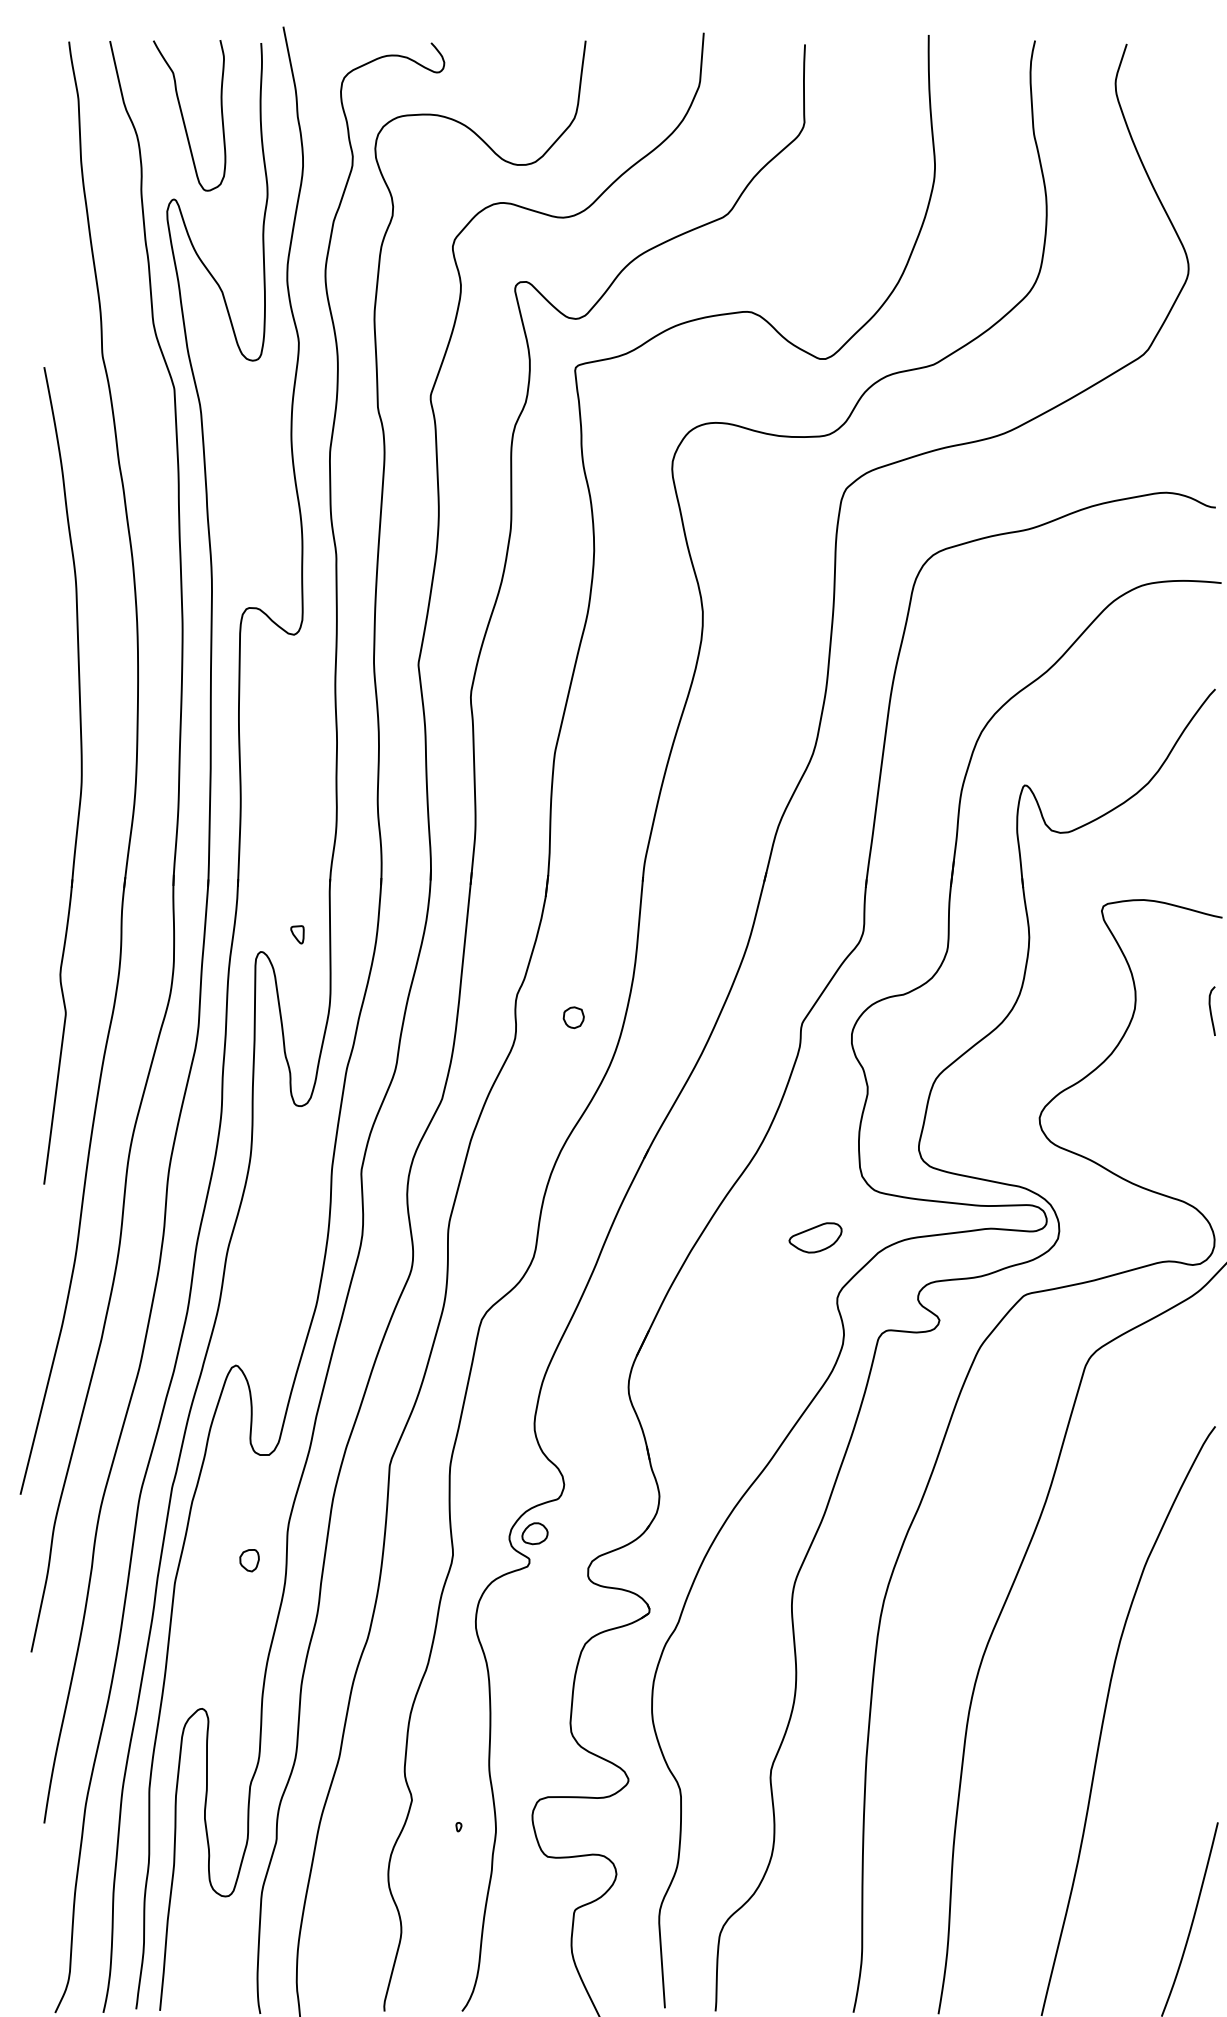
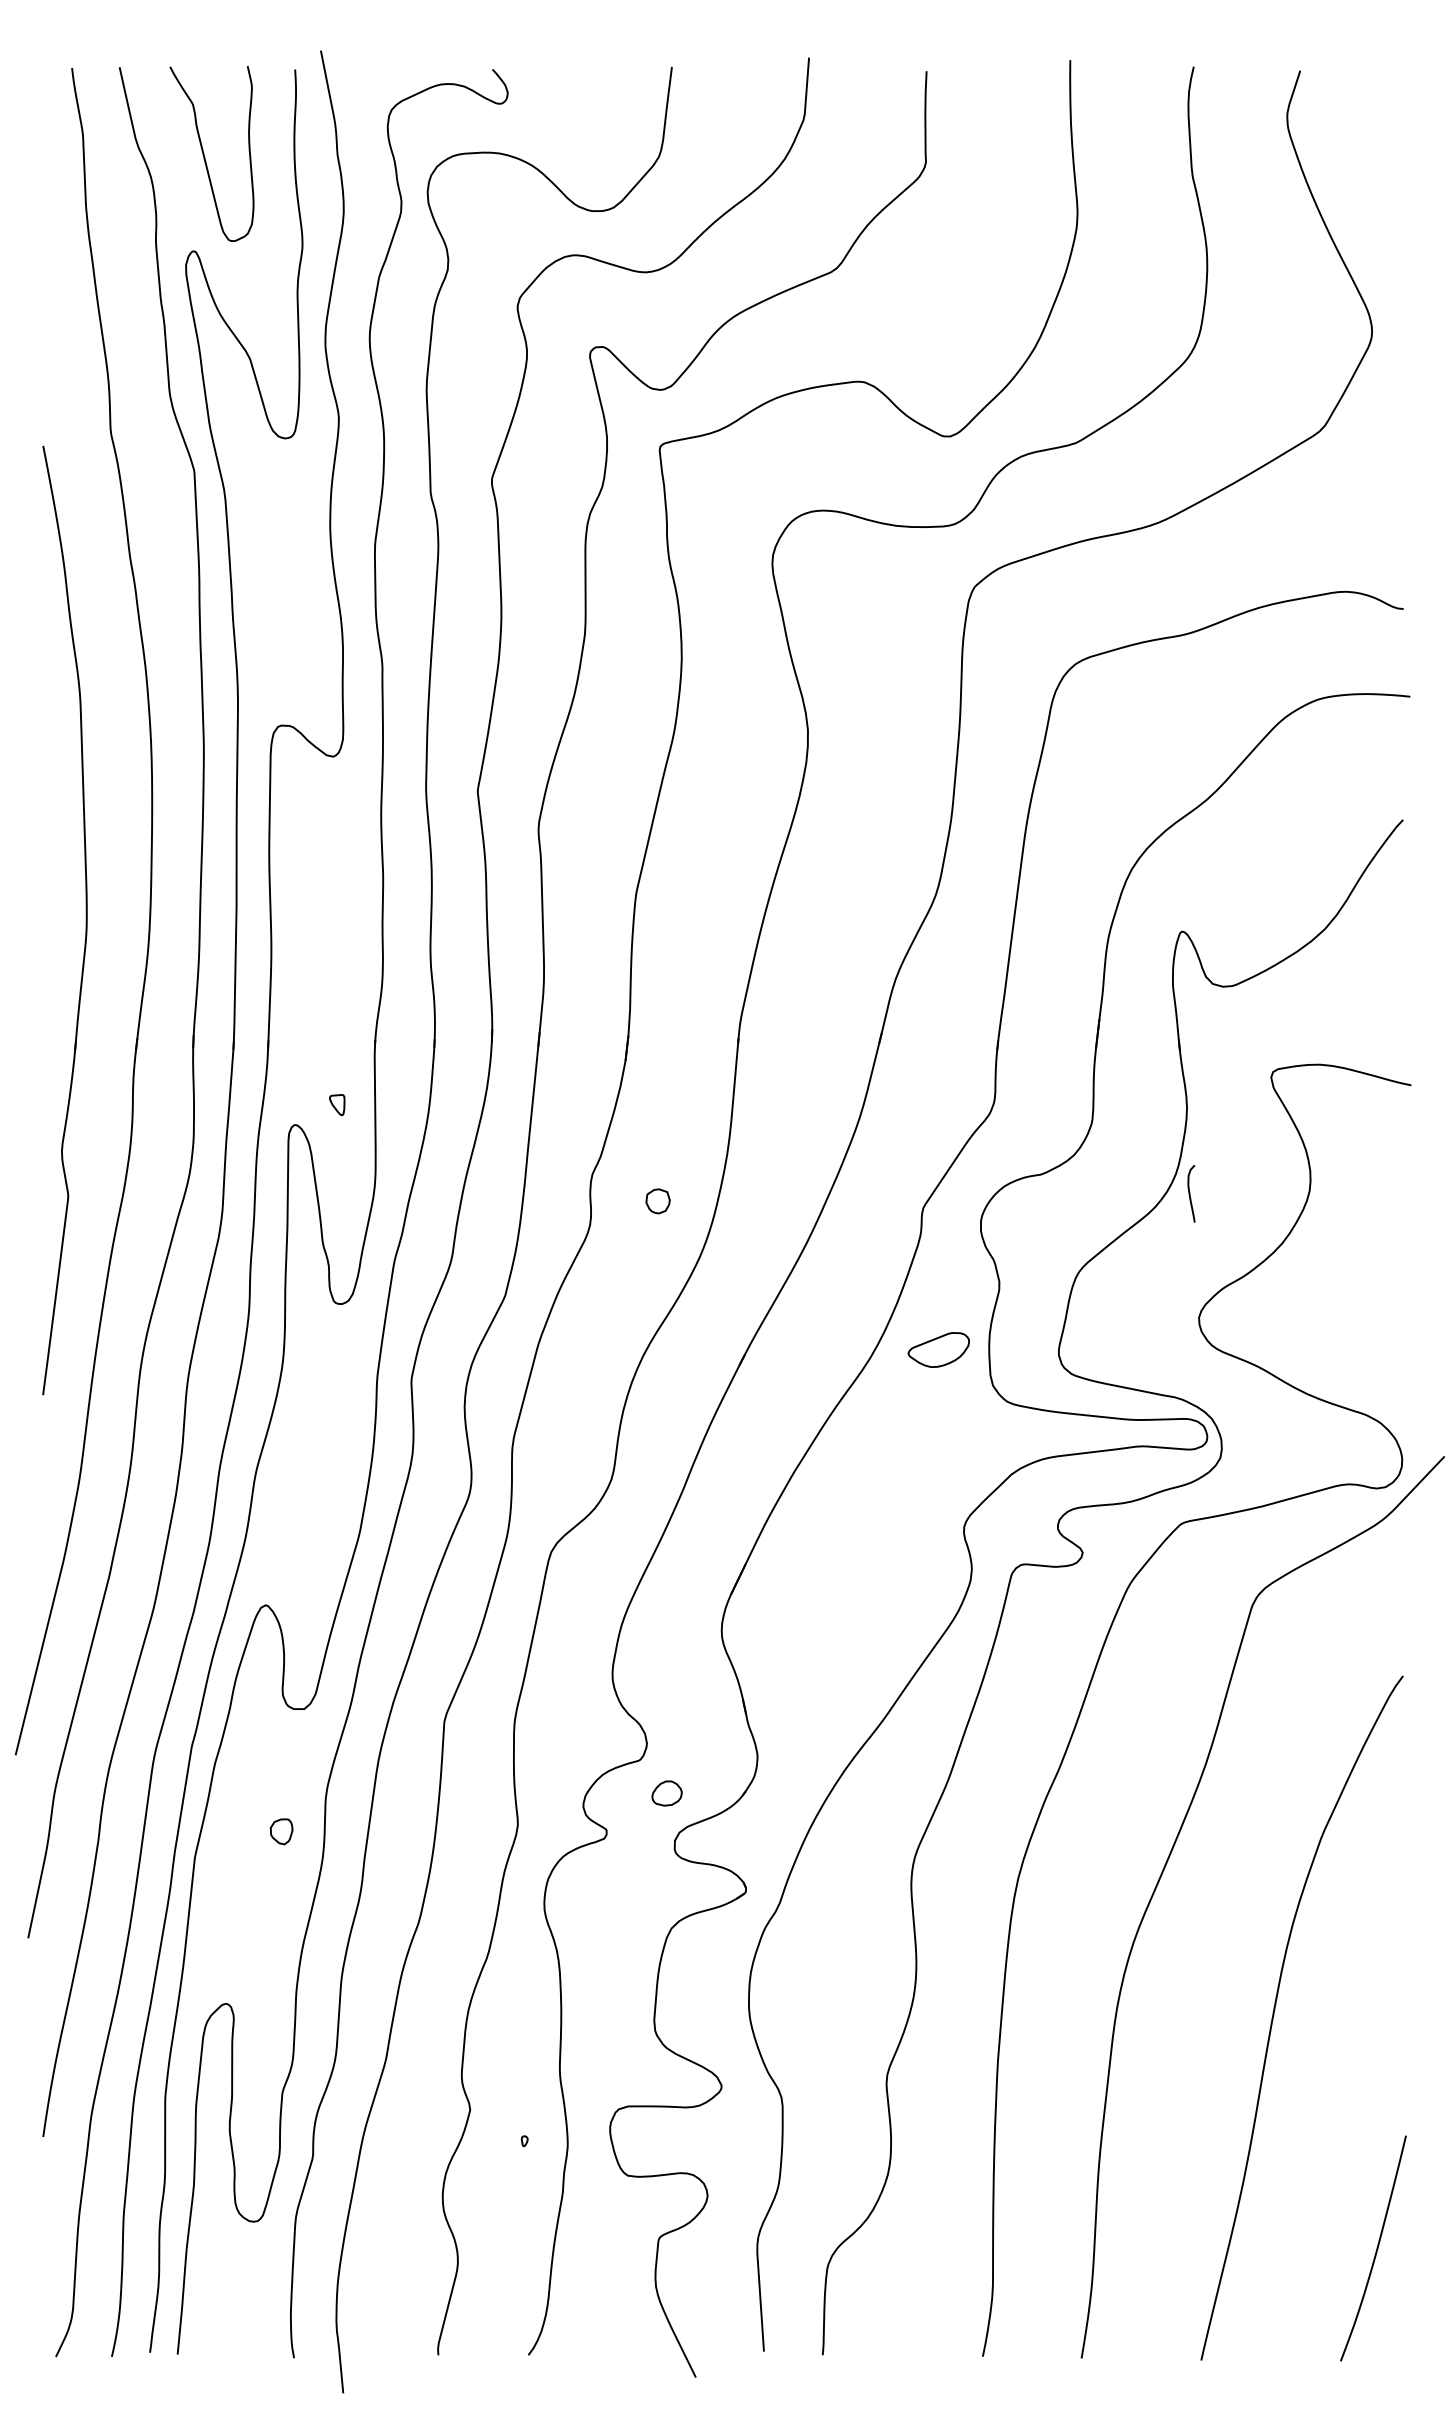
curve: (1211, 1010) -> (1190, 1193), moved
part: (815, 1237) -> (938, 1349), moved
part: (534, 1533) -> (666, 1793), moved

